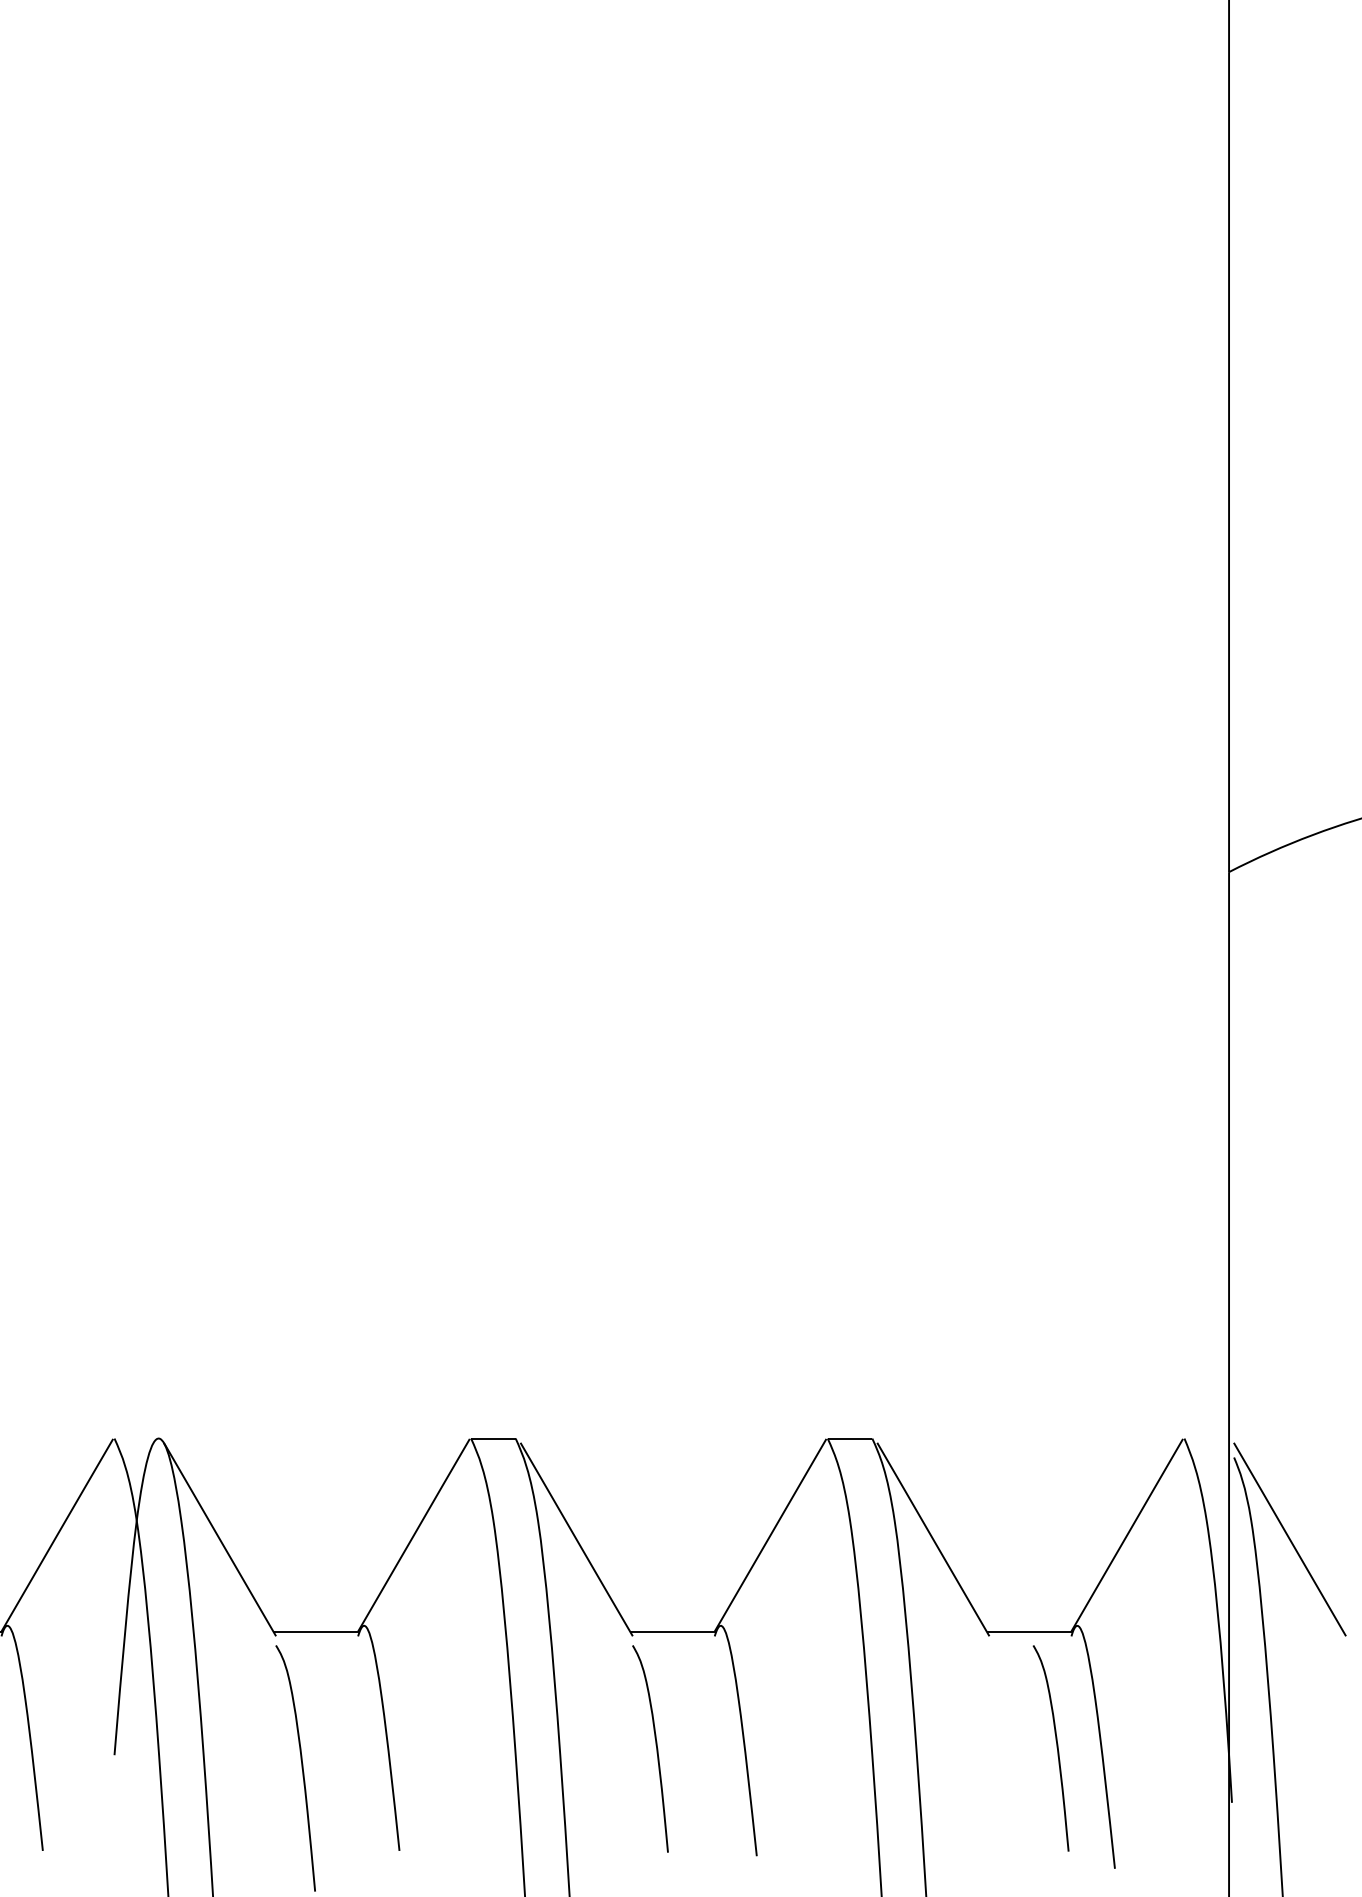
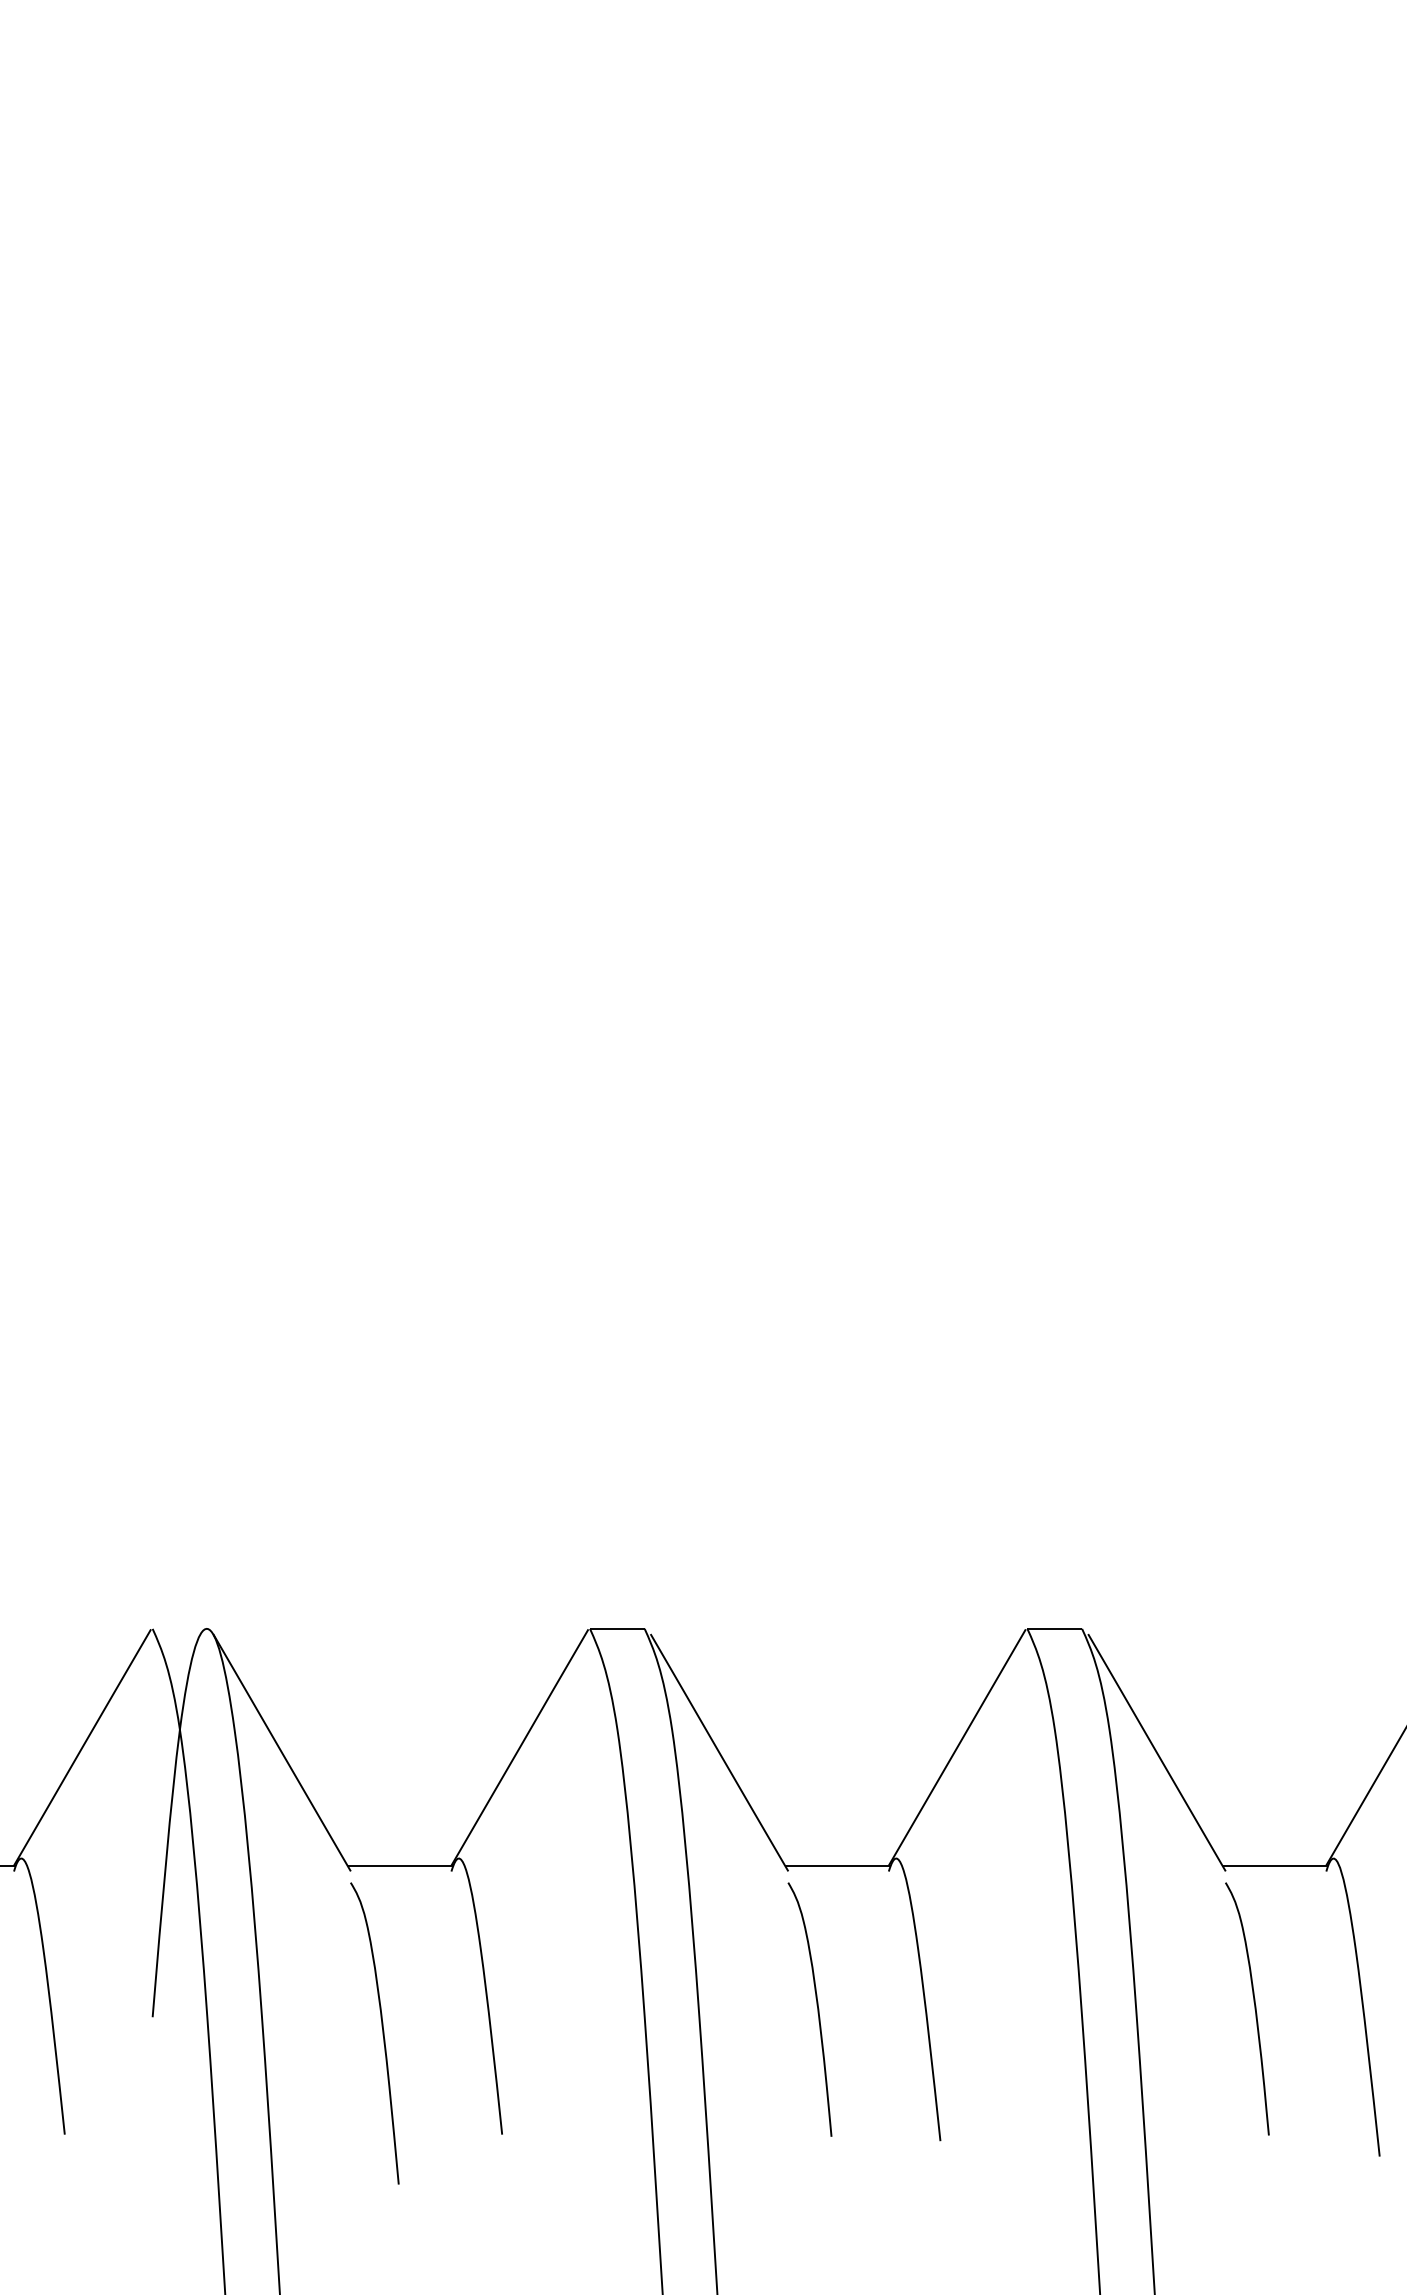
part: (1050, 1748) -> (1246, 2009), moved

